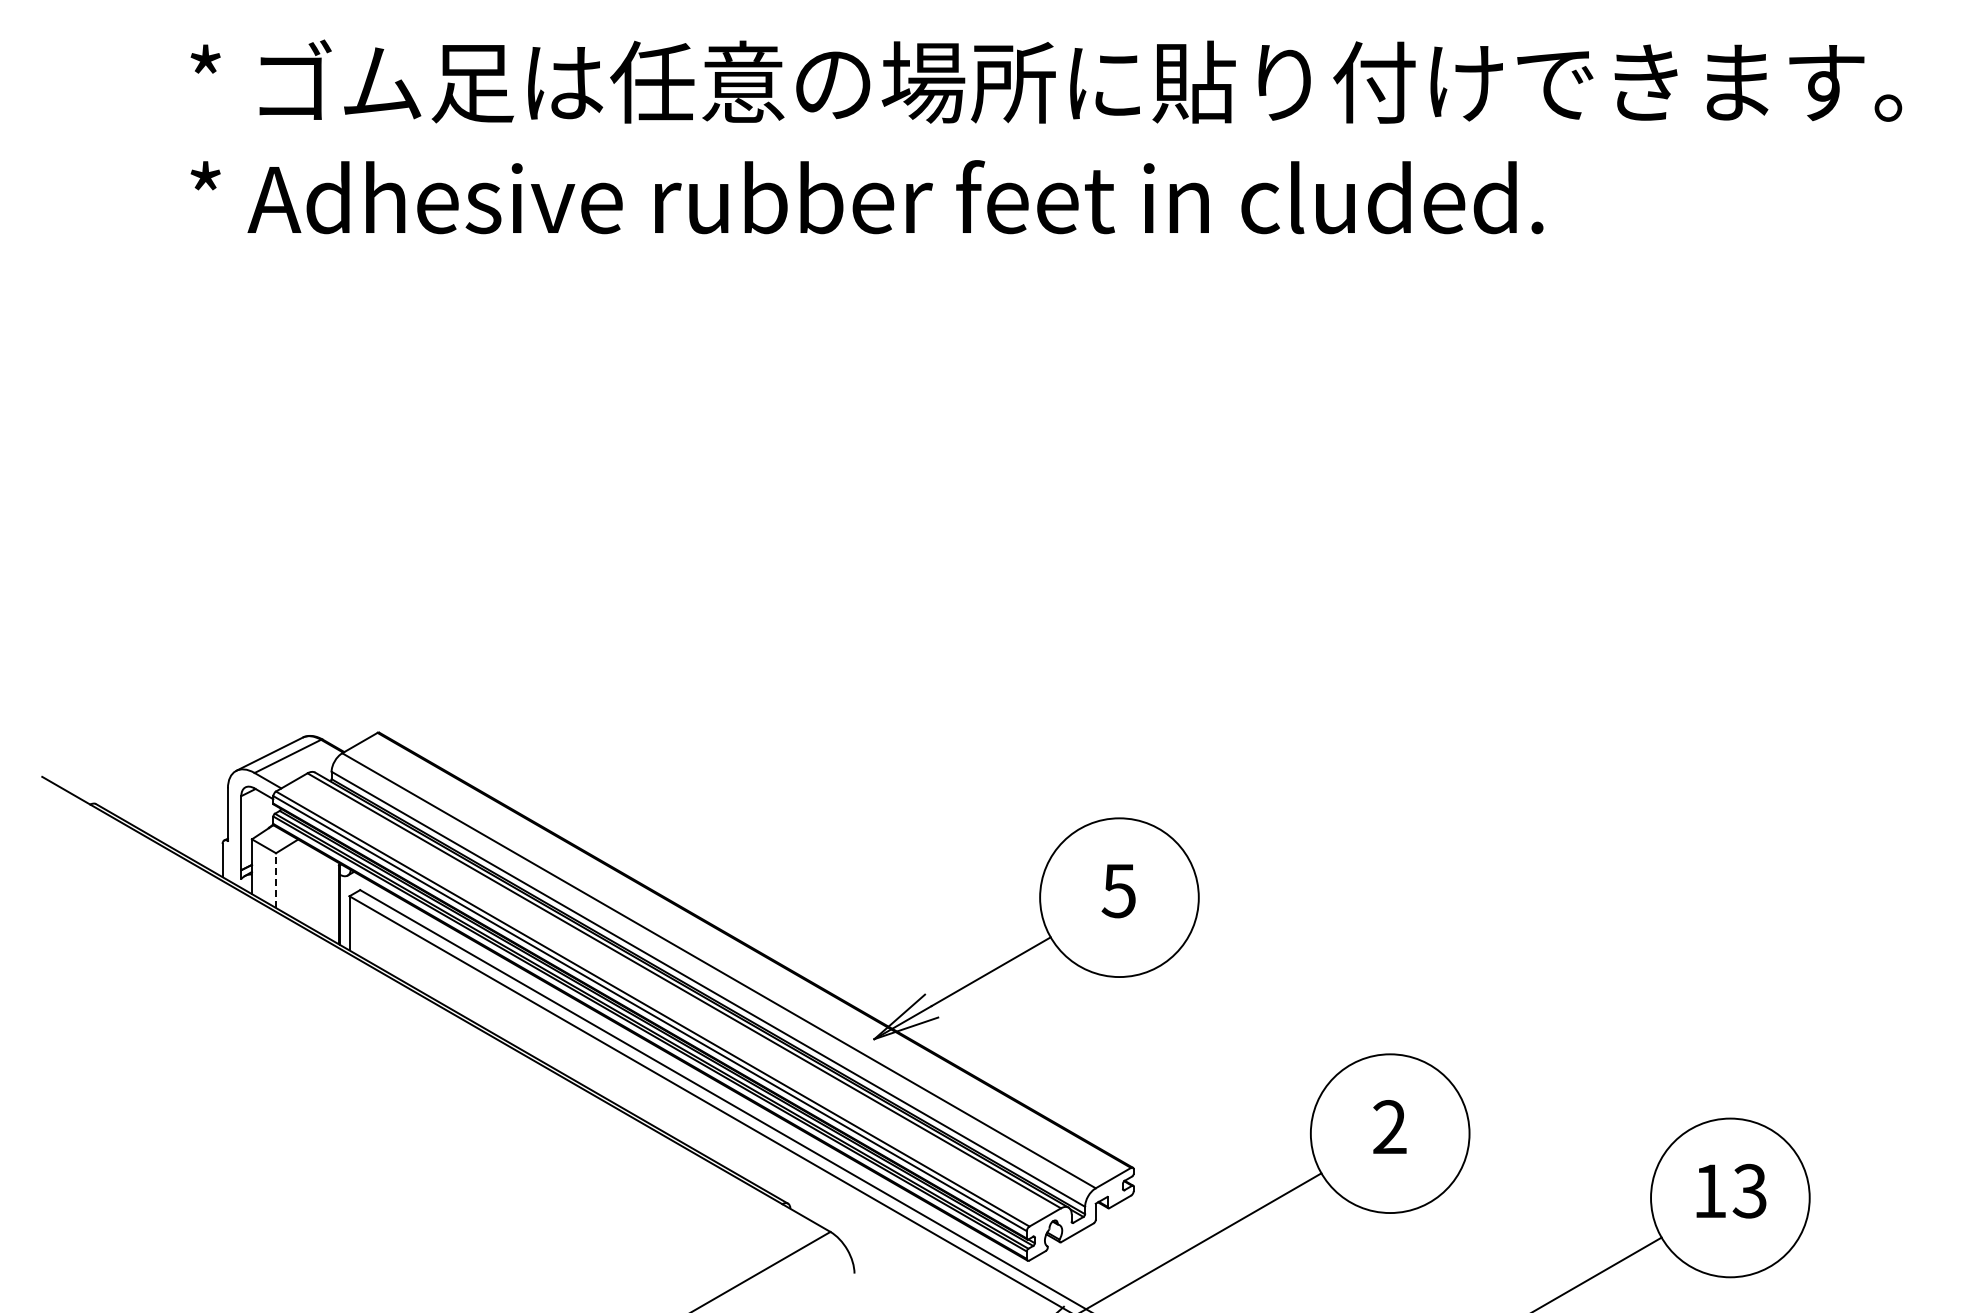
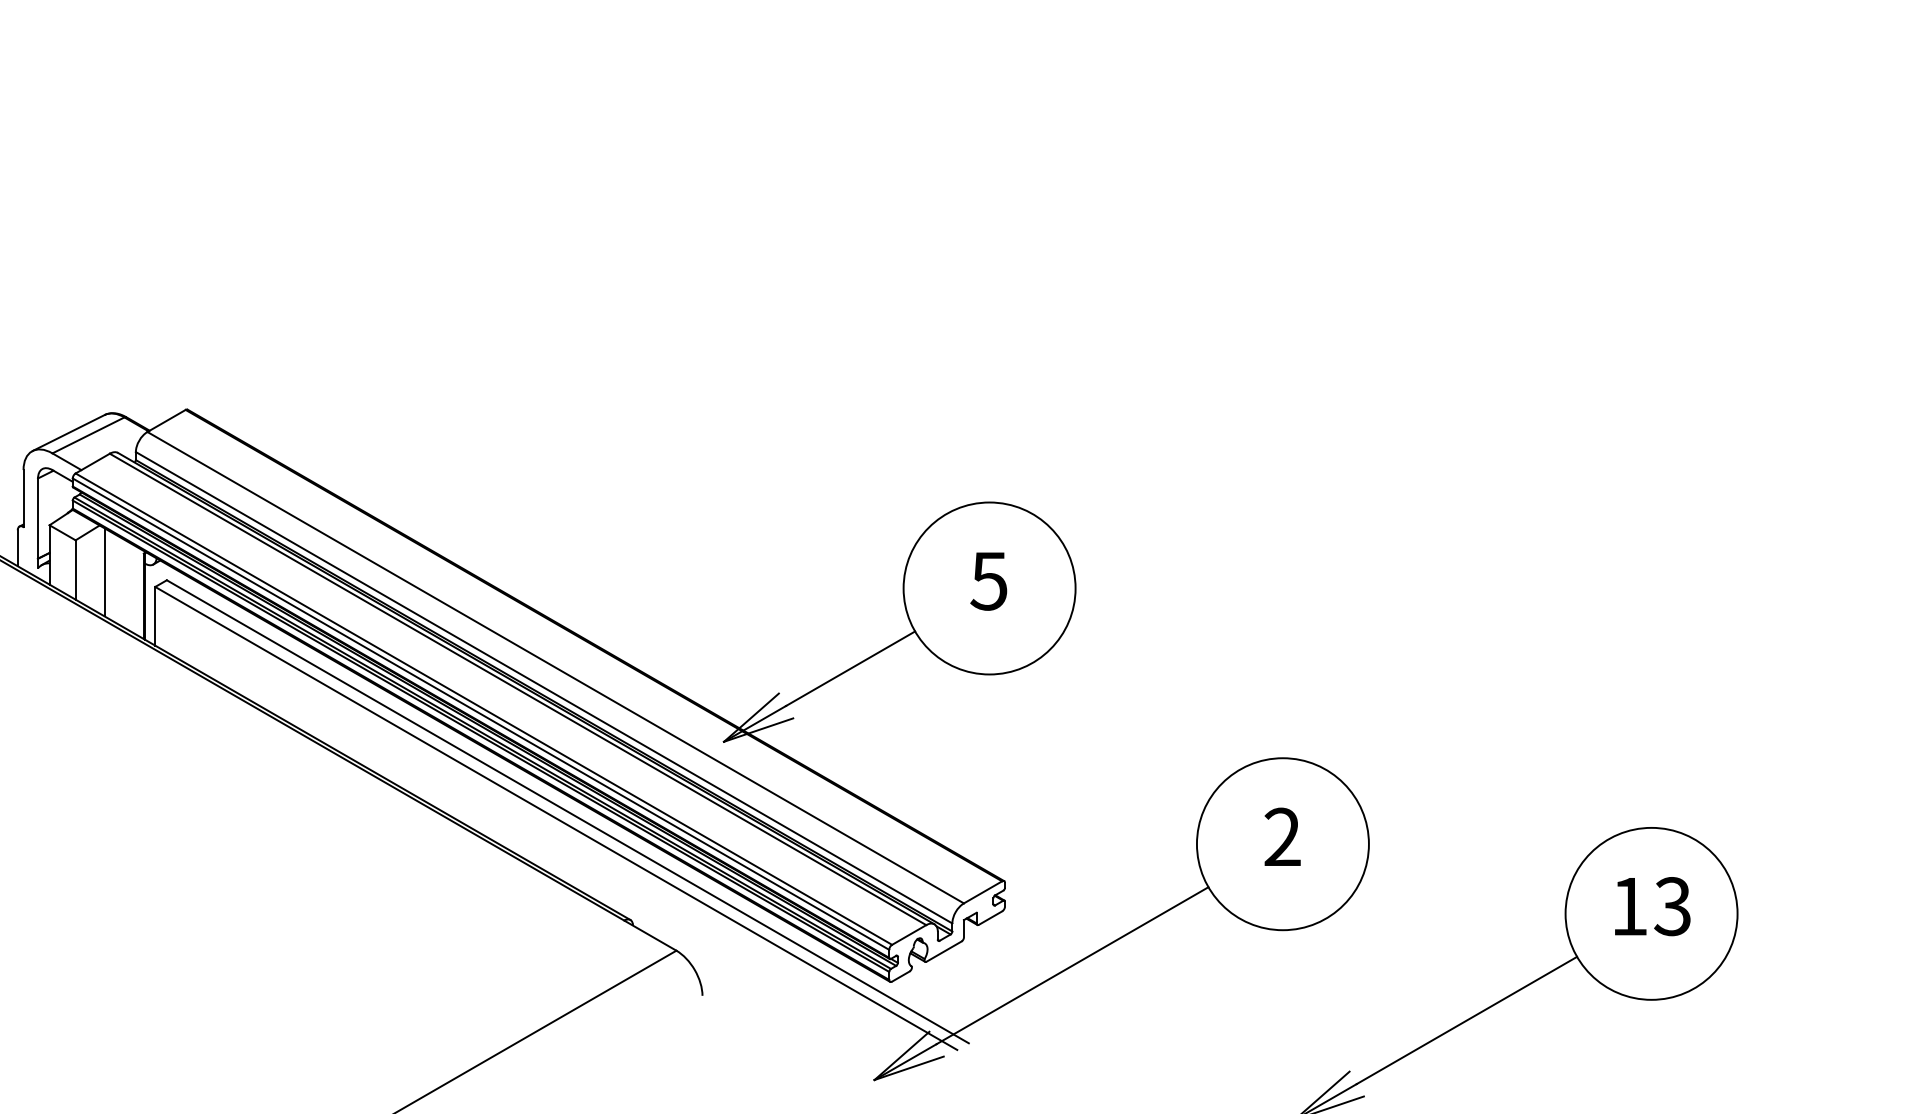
line: (276, 880) -> (76, 569), dashed -> solid
line: (302, 882) -> (104, 572), added

